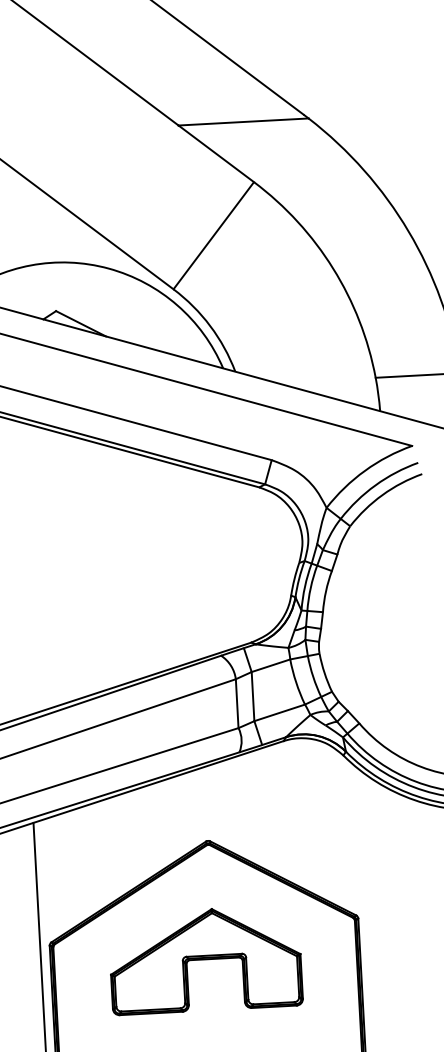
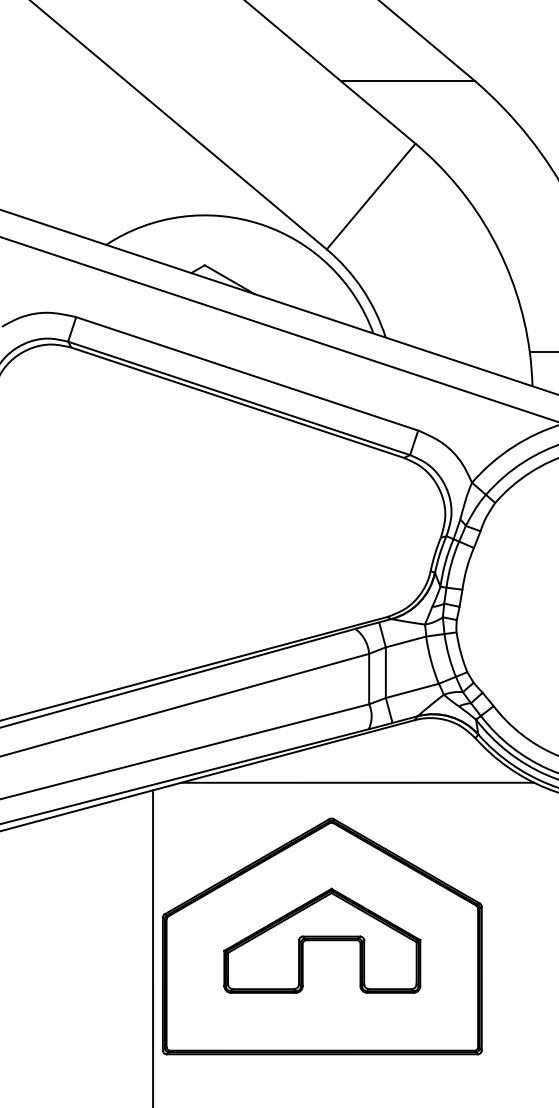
line: (231, 804) -> (357, 782), added

